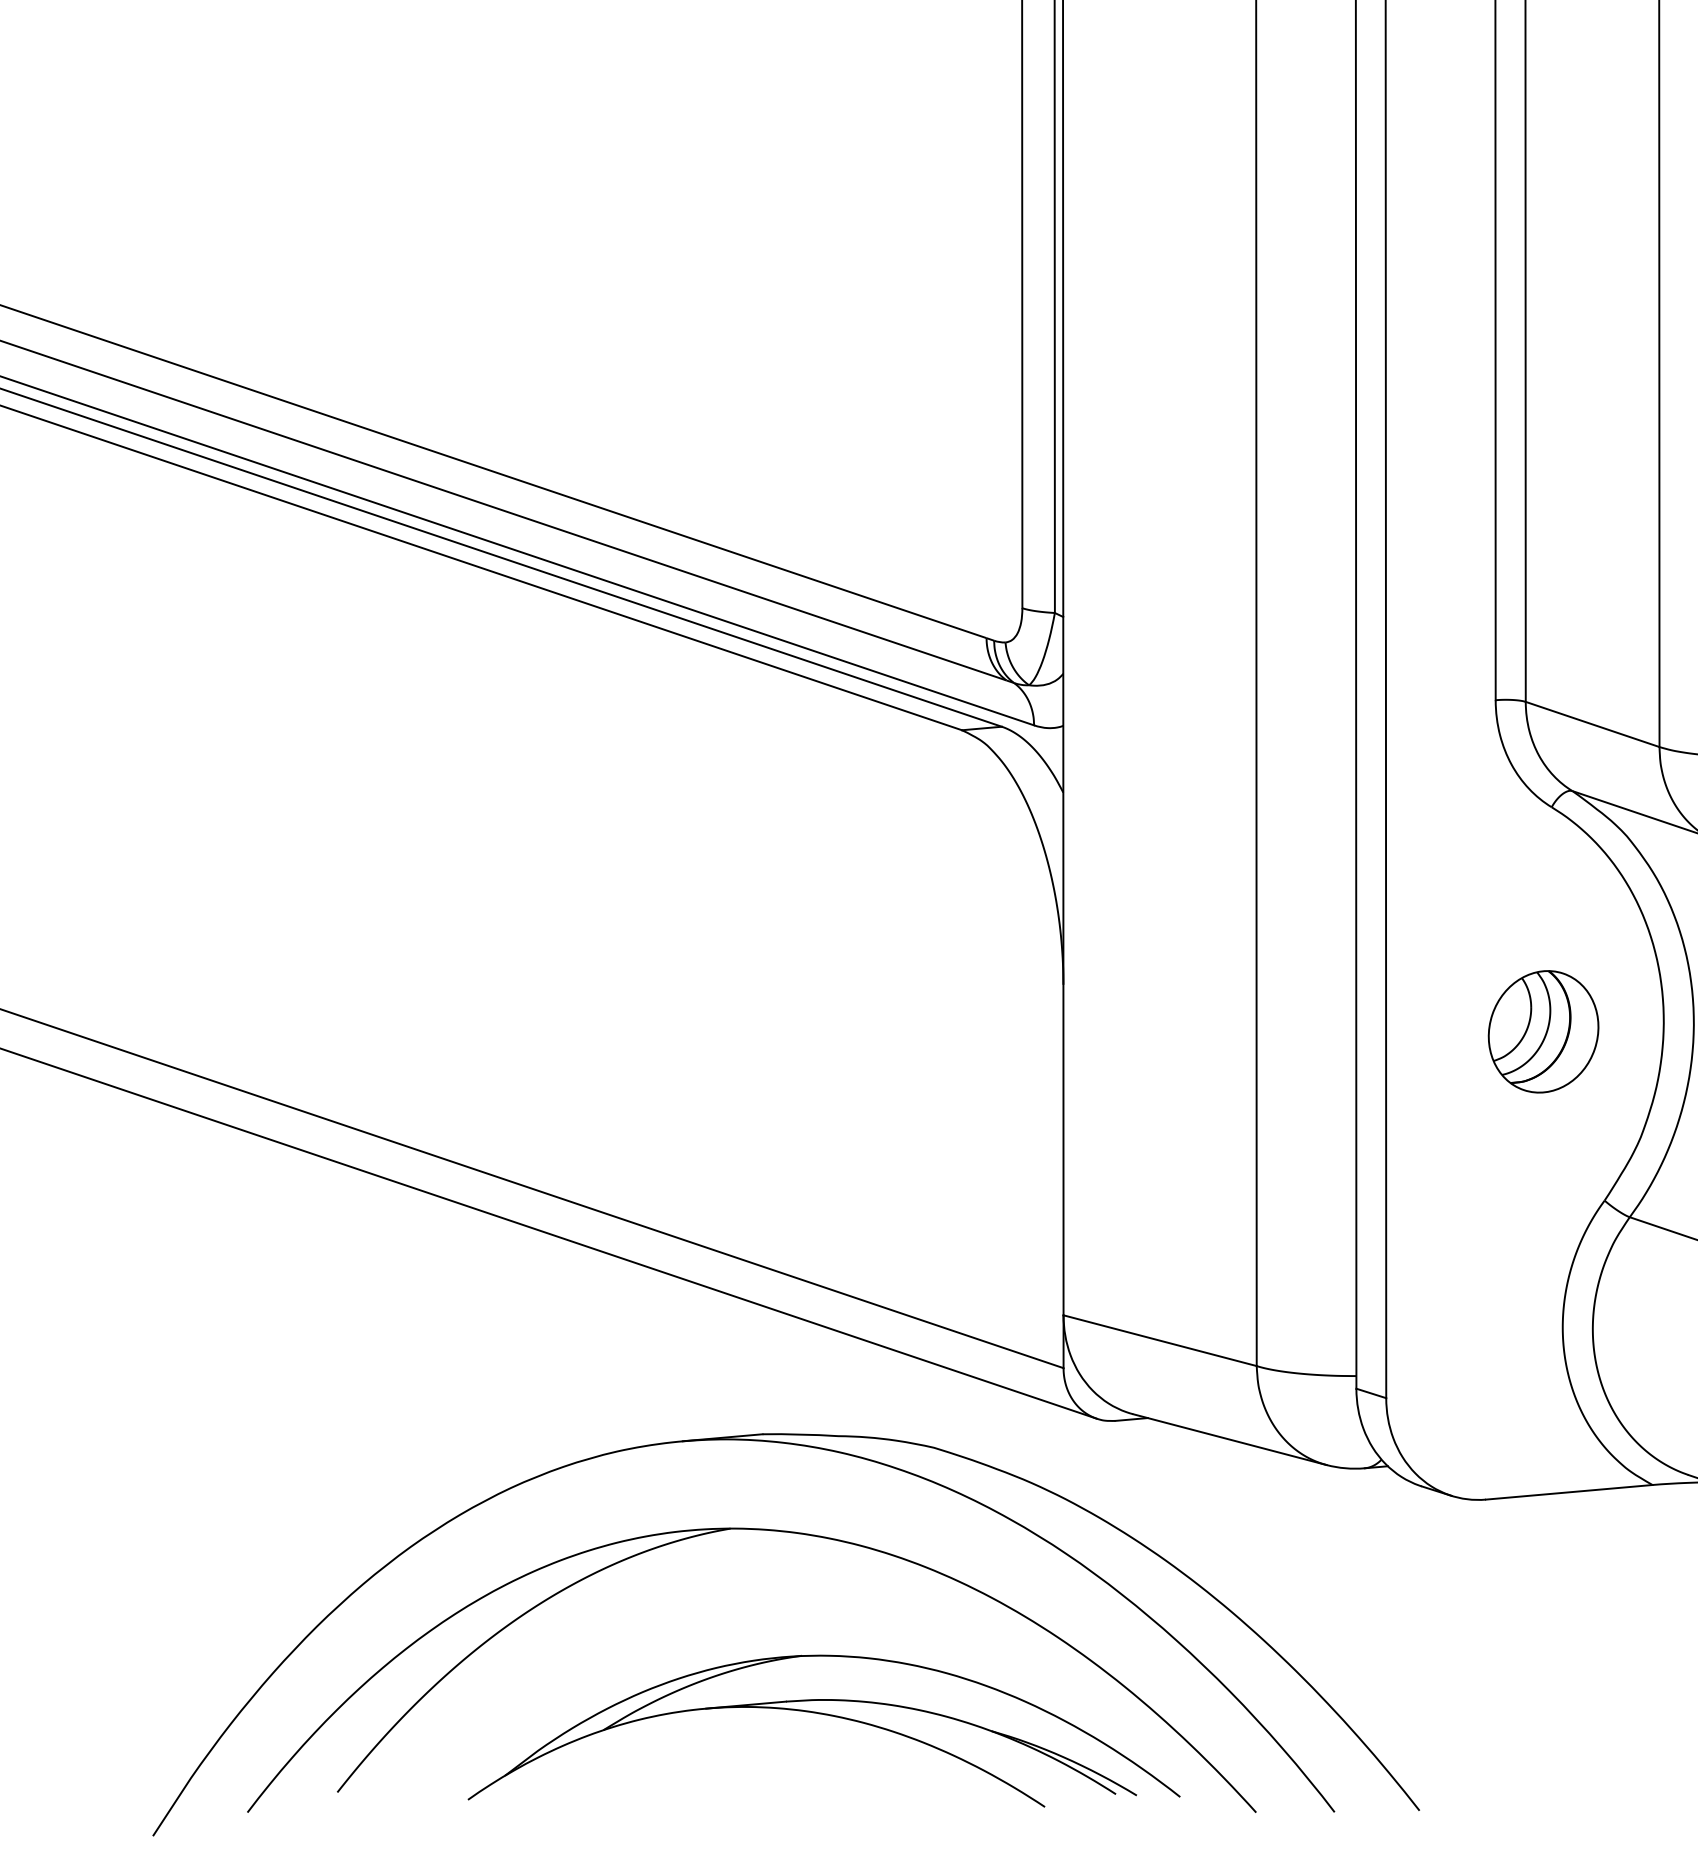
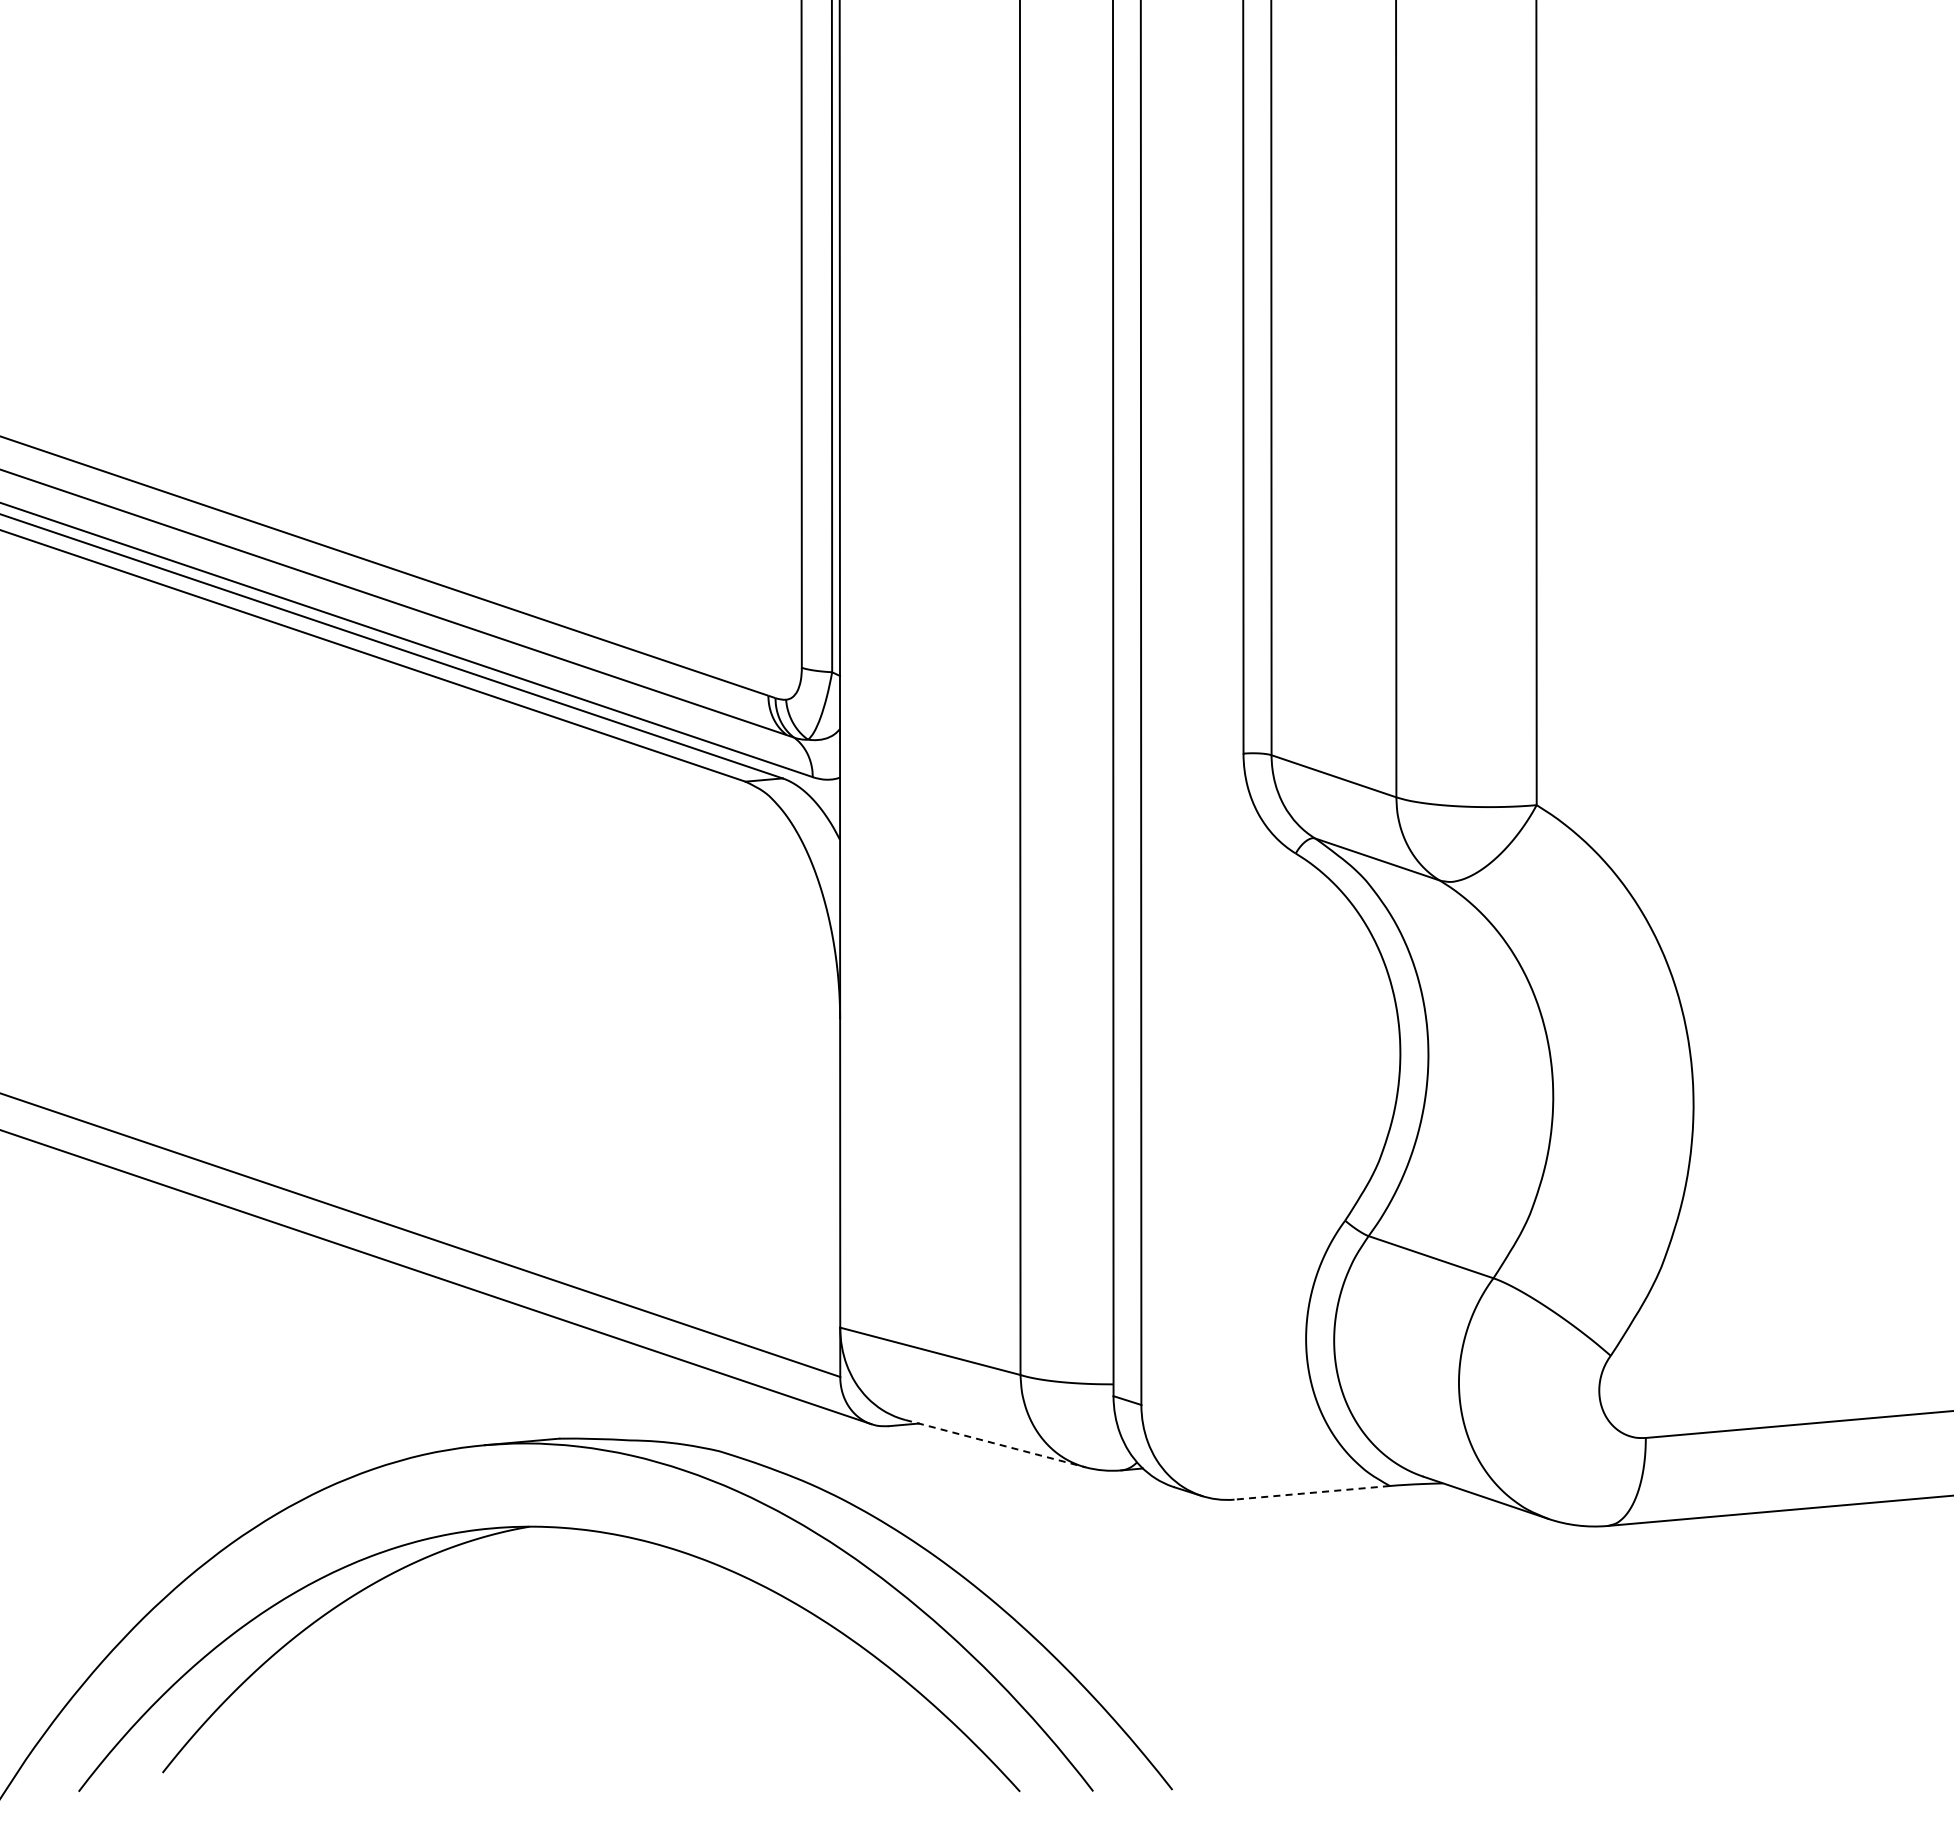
part: (1543, 1031) -> (1288, 1062), removed
line: (1229, 1439) -> (995, 1443), solid -> dashed
line: (1568, 1491) -> (1311, 1492), solid -> dashed
part: (826, 1715) -> (619, 1701), removed

